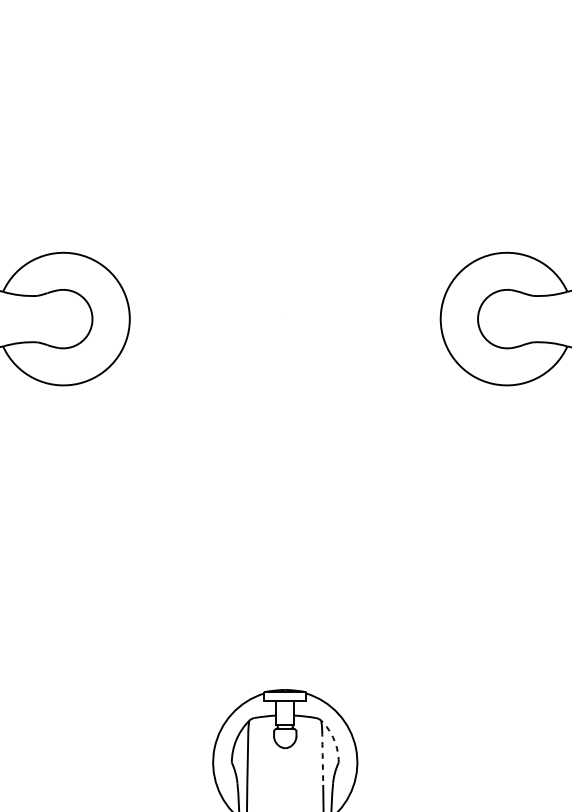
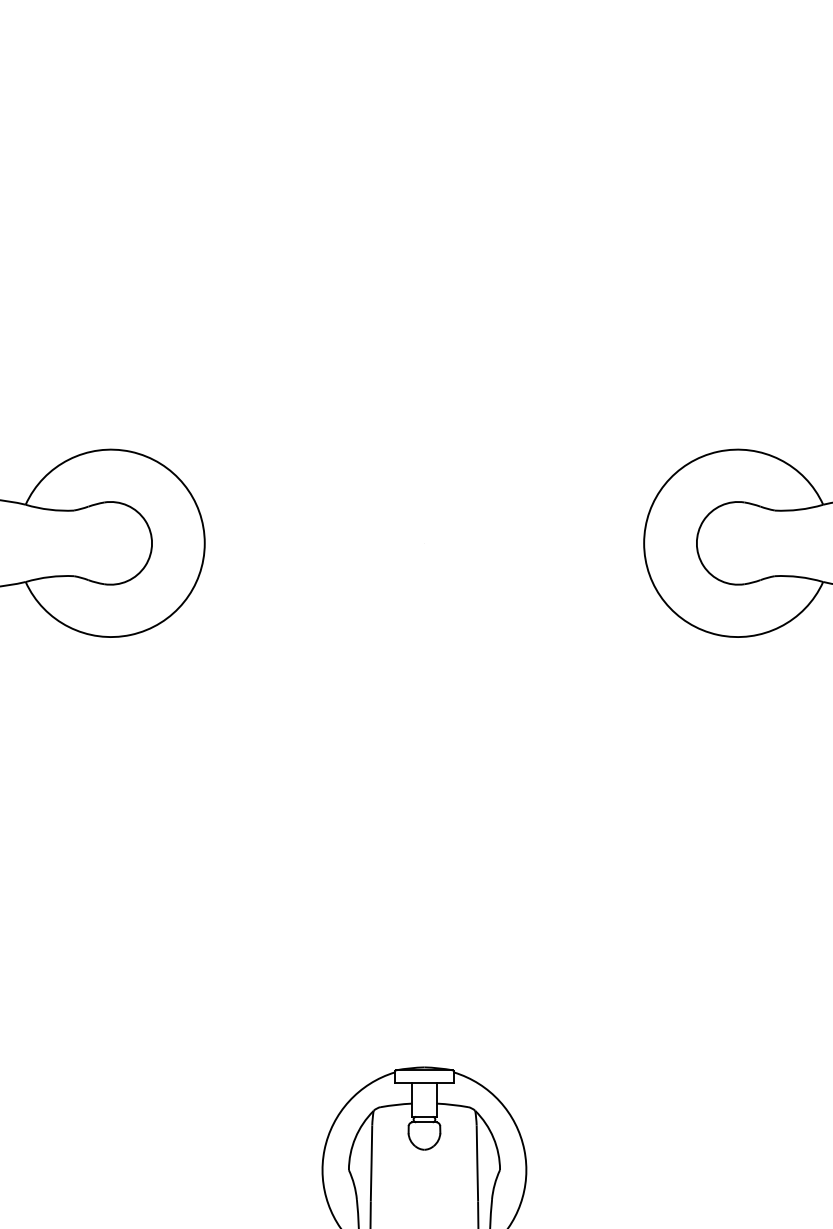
arc: (334, 740) -> (493, 1138), dashed -> solid
arc: (322, 757) -> (477, 1163), dashed -> solid

